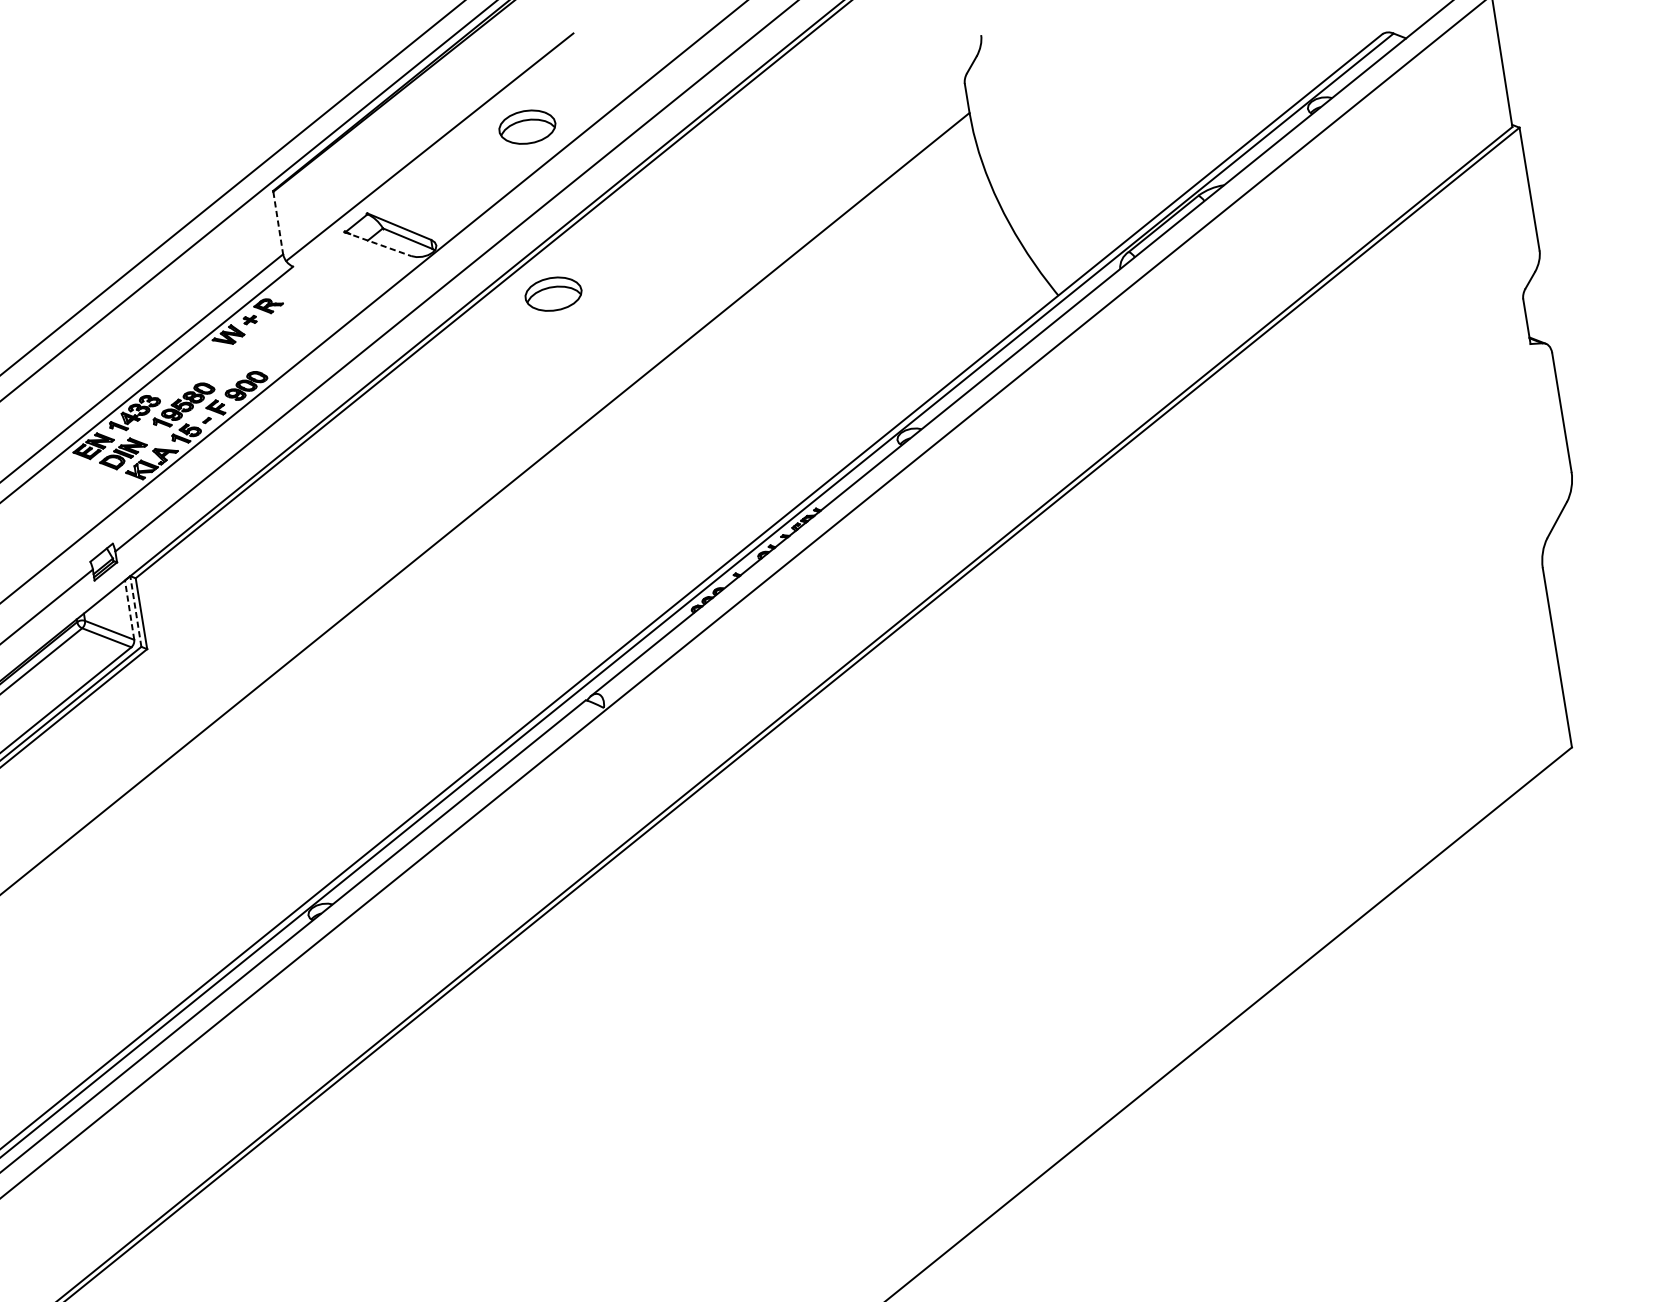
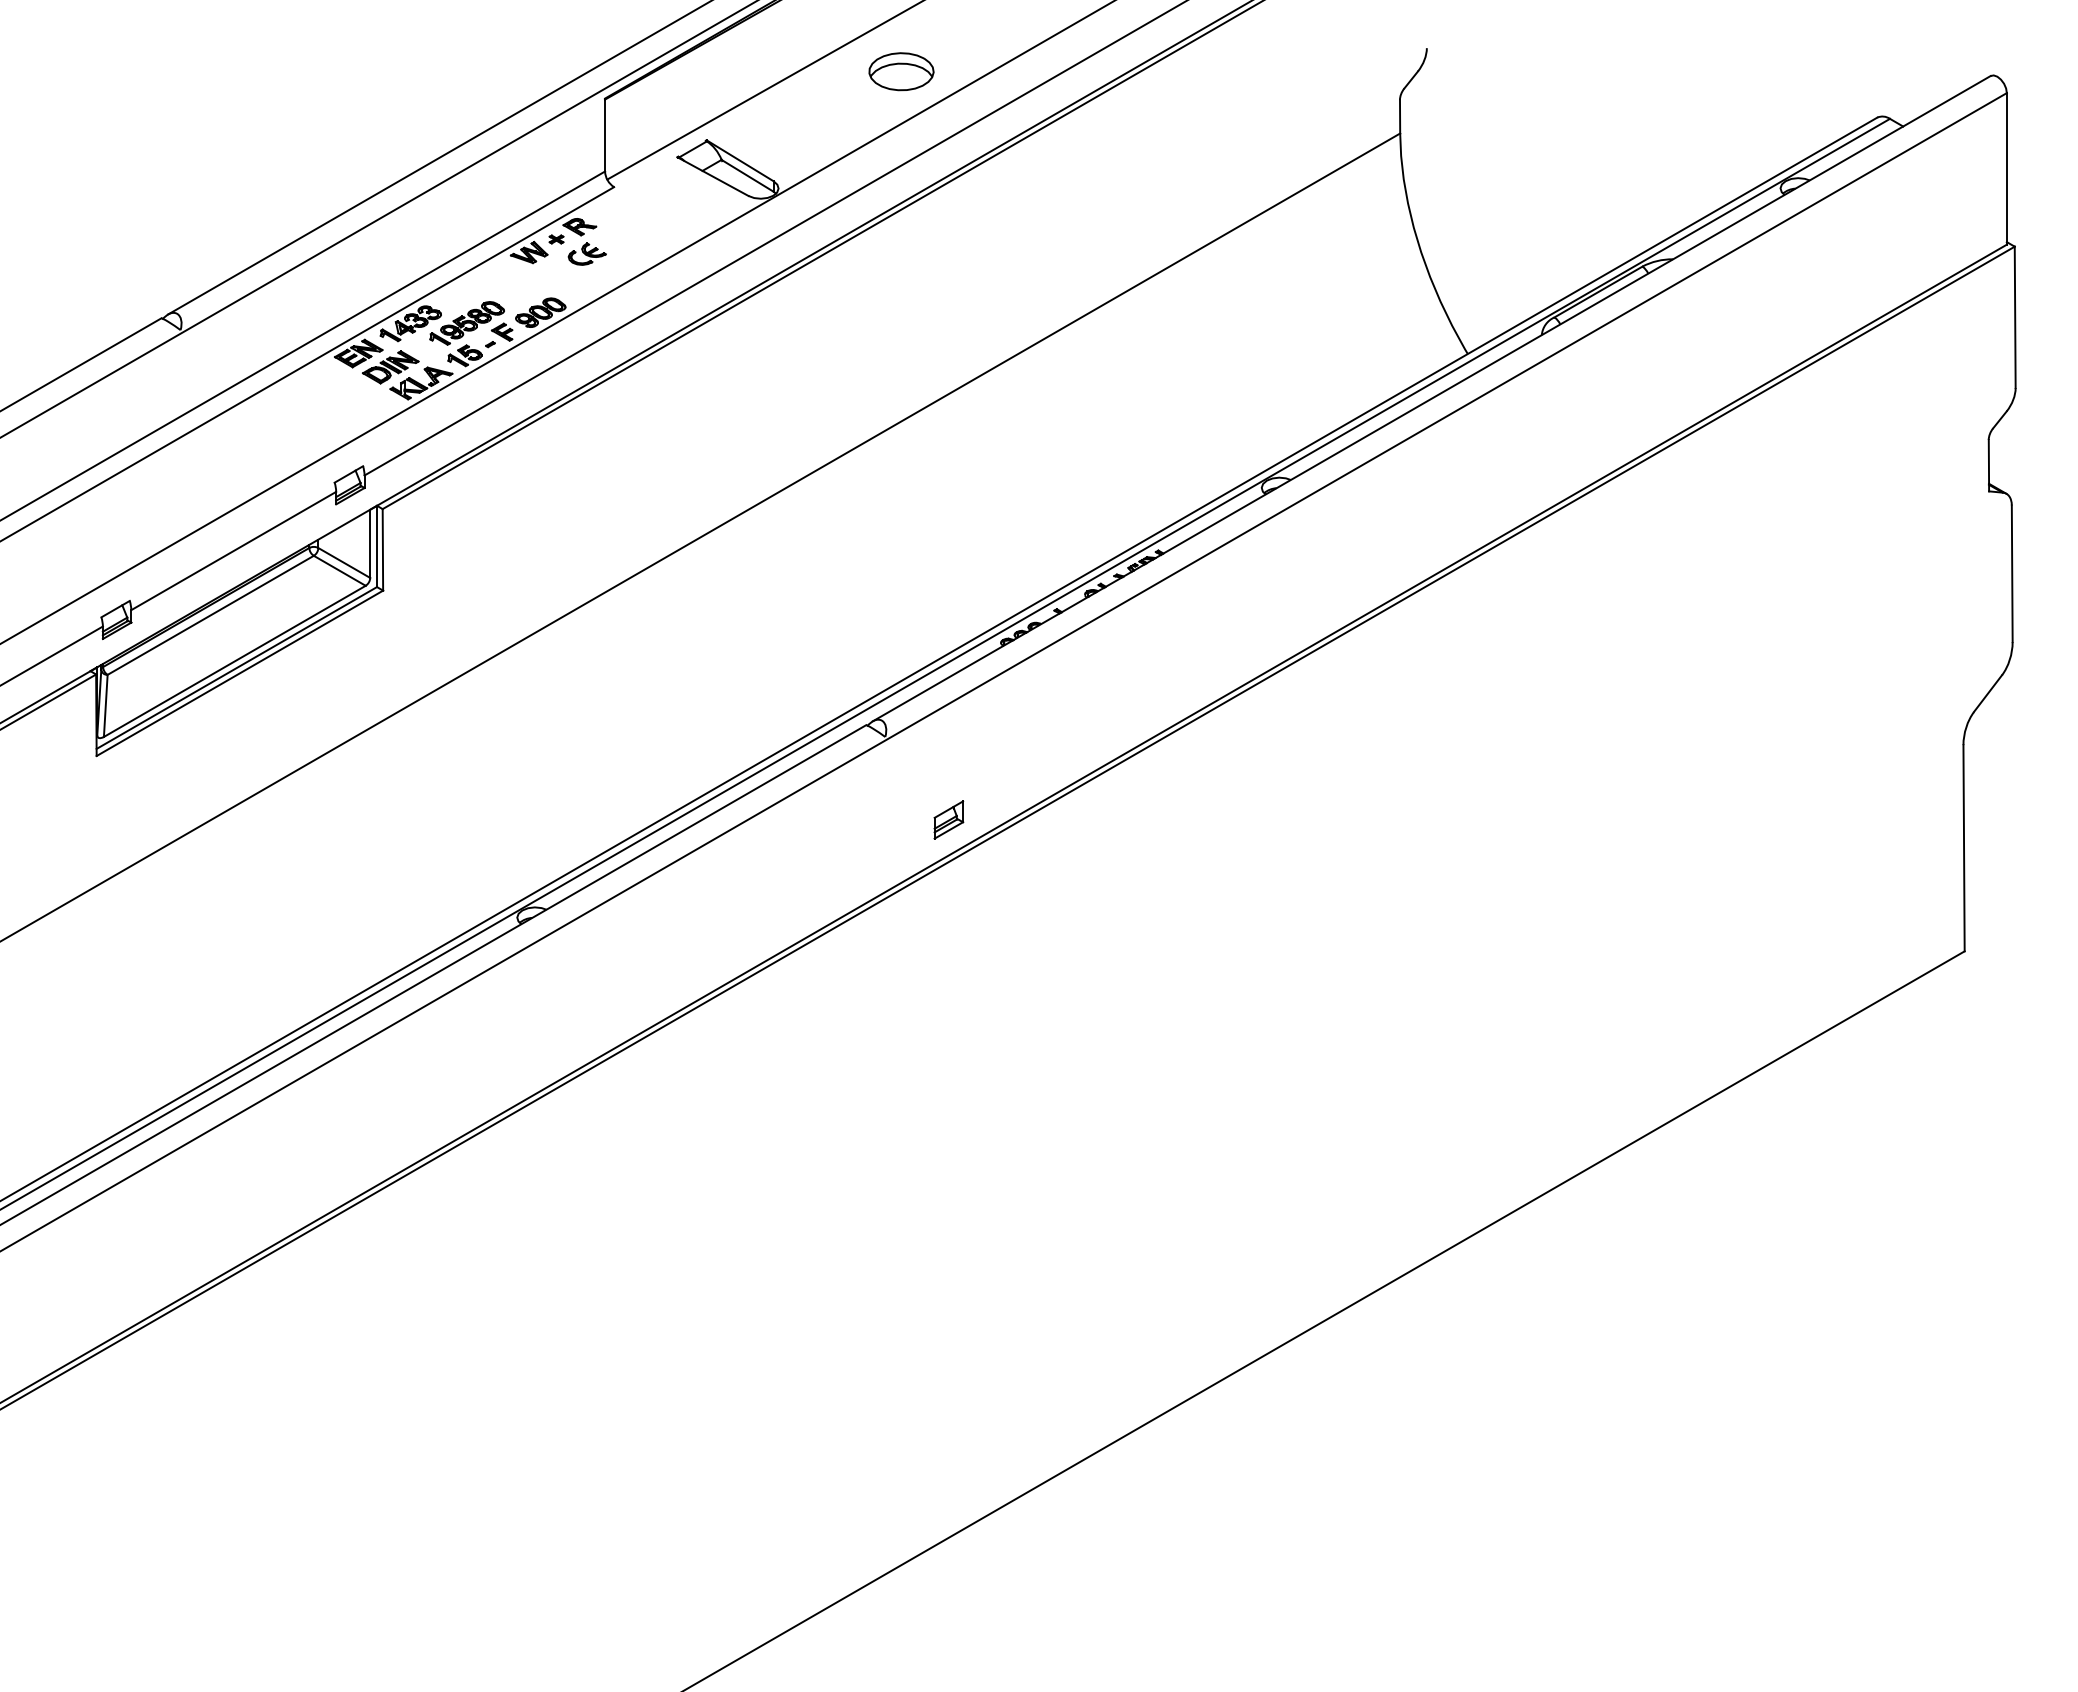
line: (278, 222) -> (605, 135), dashed -> solid
line: (378, 243) -> (713, 176), dashed -> solid
part: (553, 293) -> (901, 263), removed
part: (278, 328) -> (586, 253), added
line: (129, 609) -> (370, 543), dashed -> solid
line: (136, 611) -> (377, 546), dashed -> solid
part: (670, 771) -> (948, 819), added

